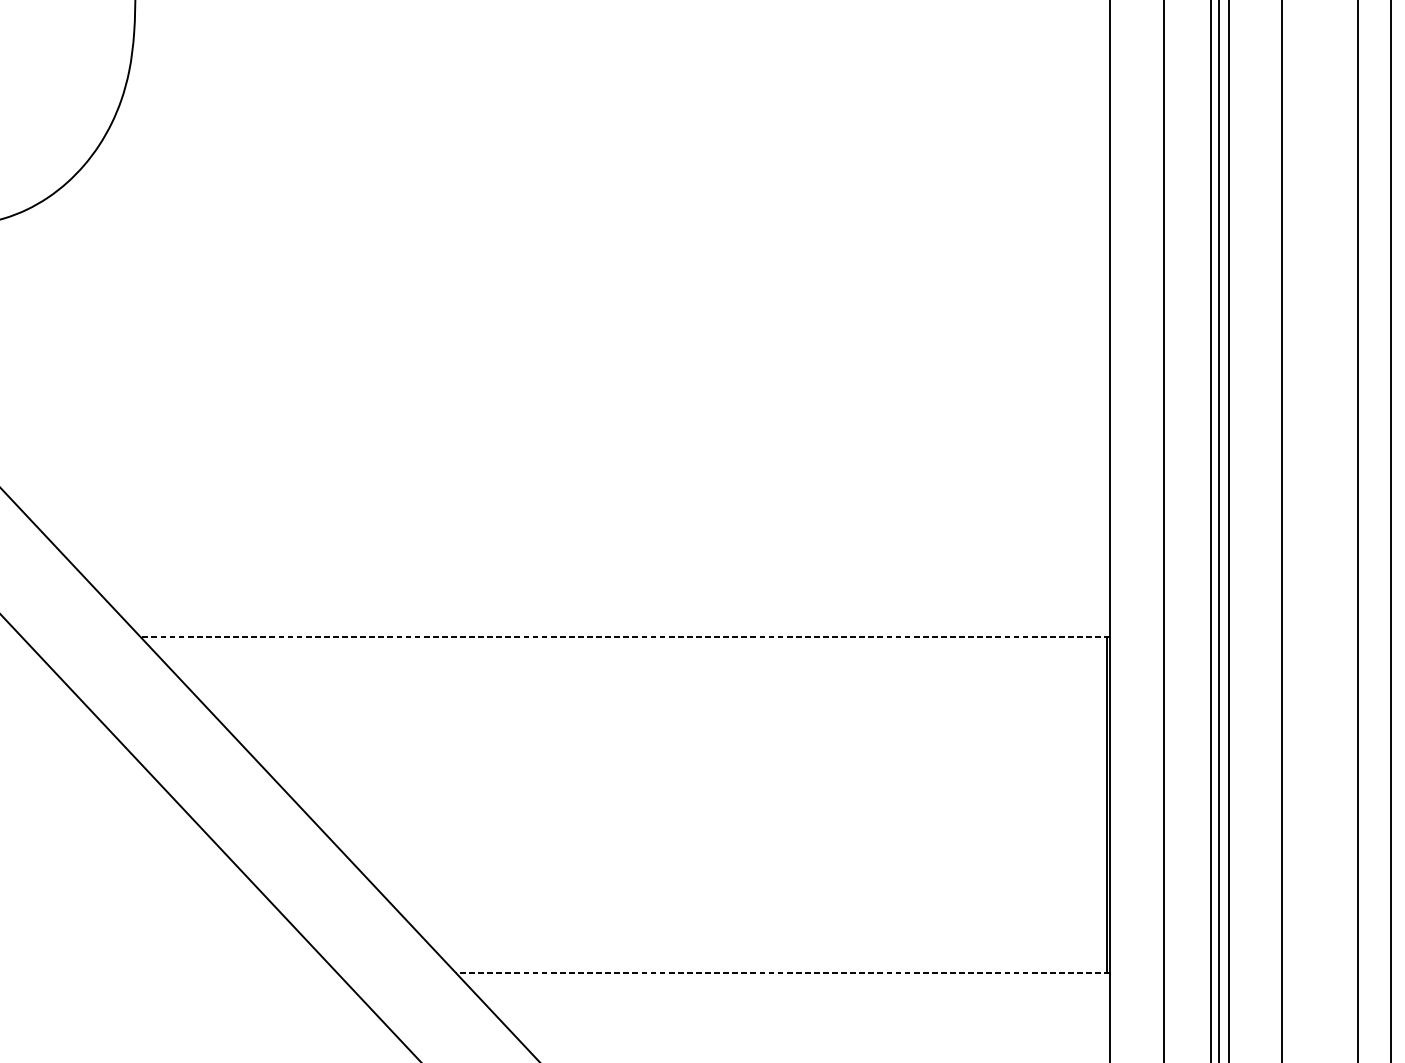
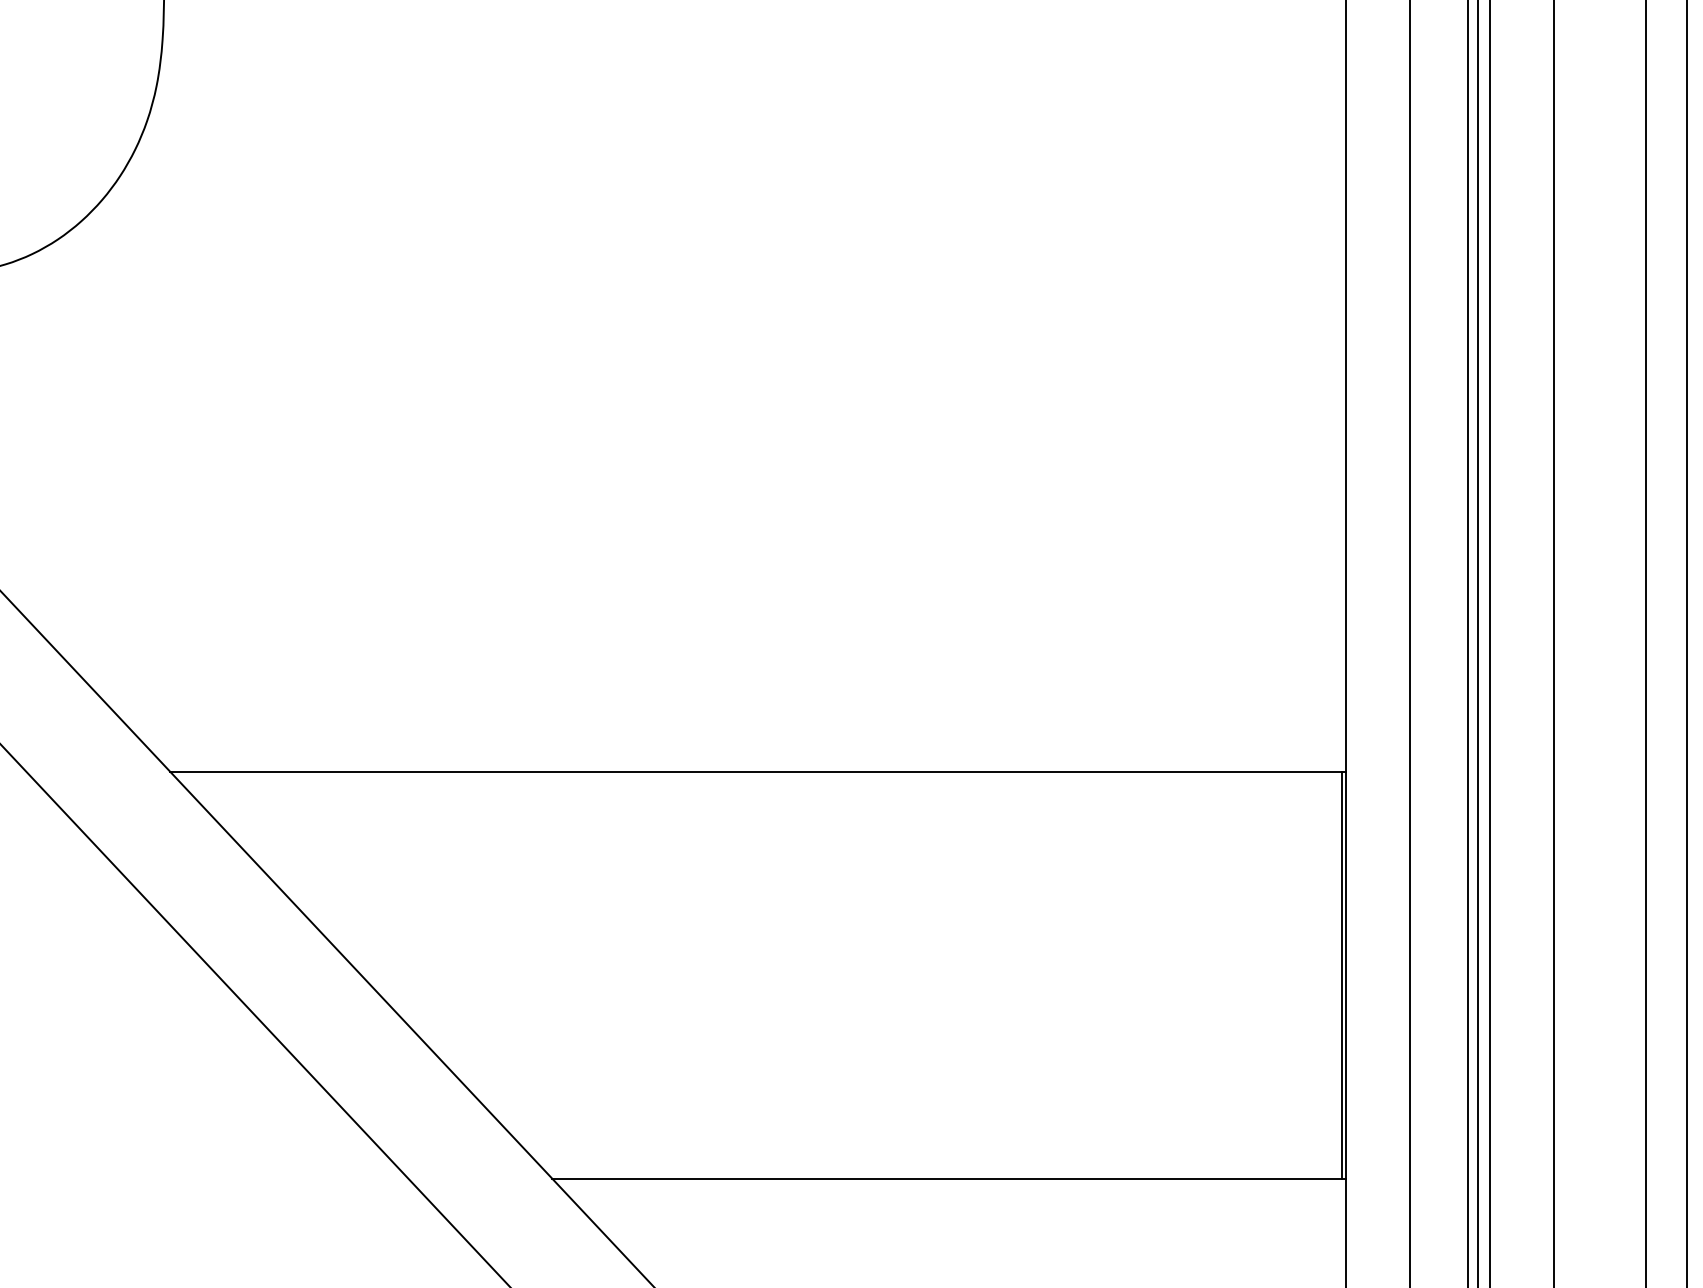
line: (624, 636) -> (757, 771), dashed -> solid
line: (782, 972) -> (948, 1178), dashed -> solid

